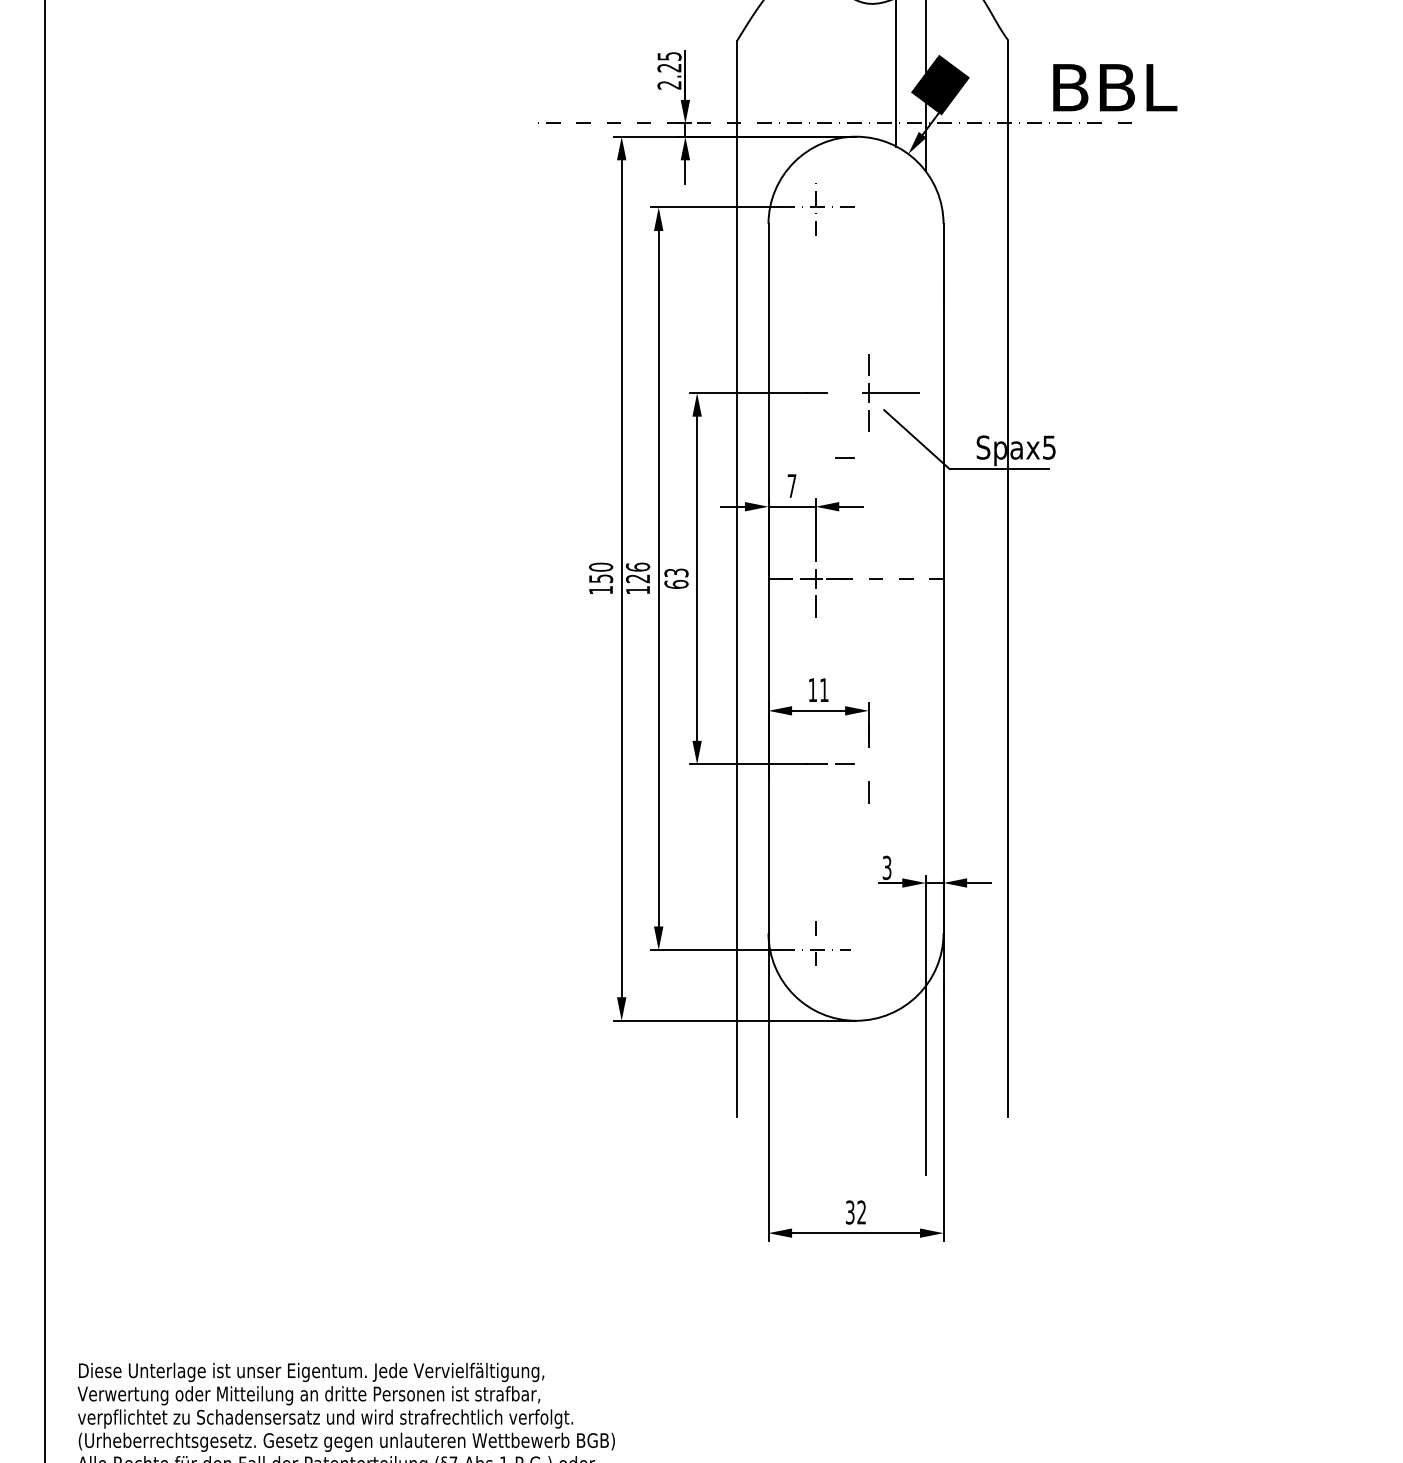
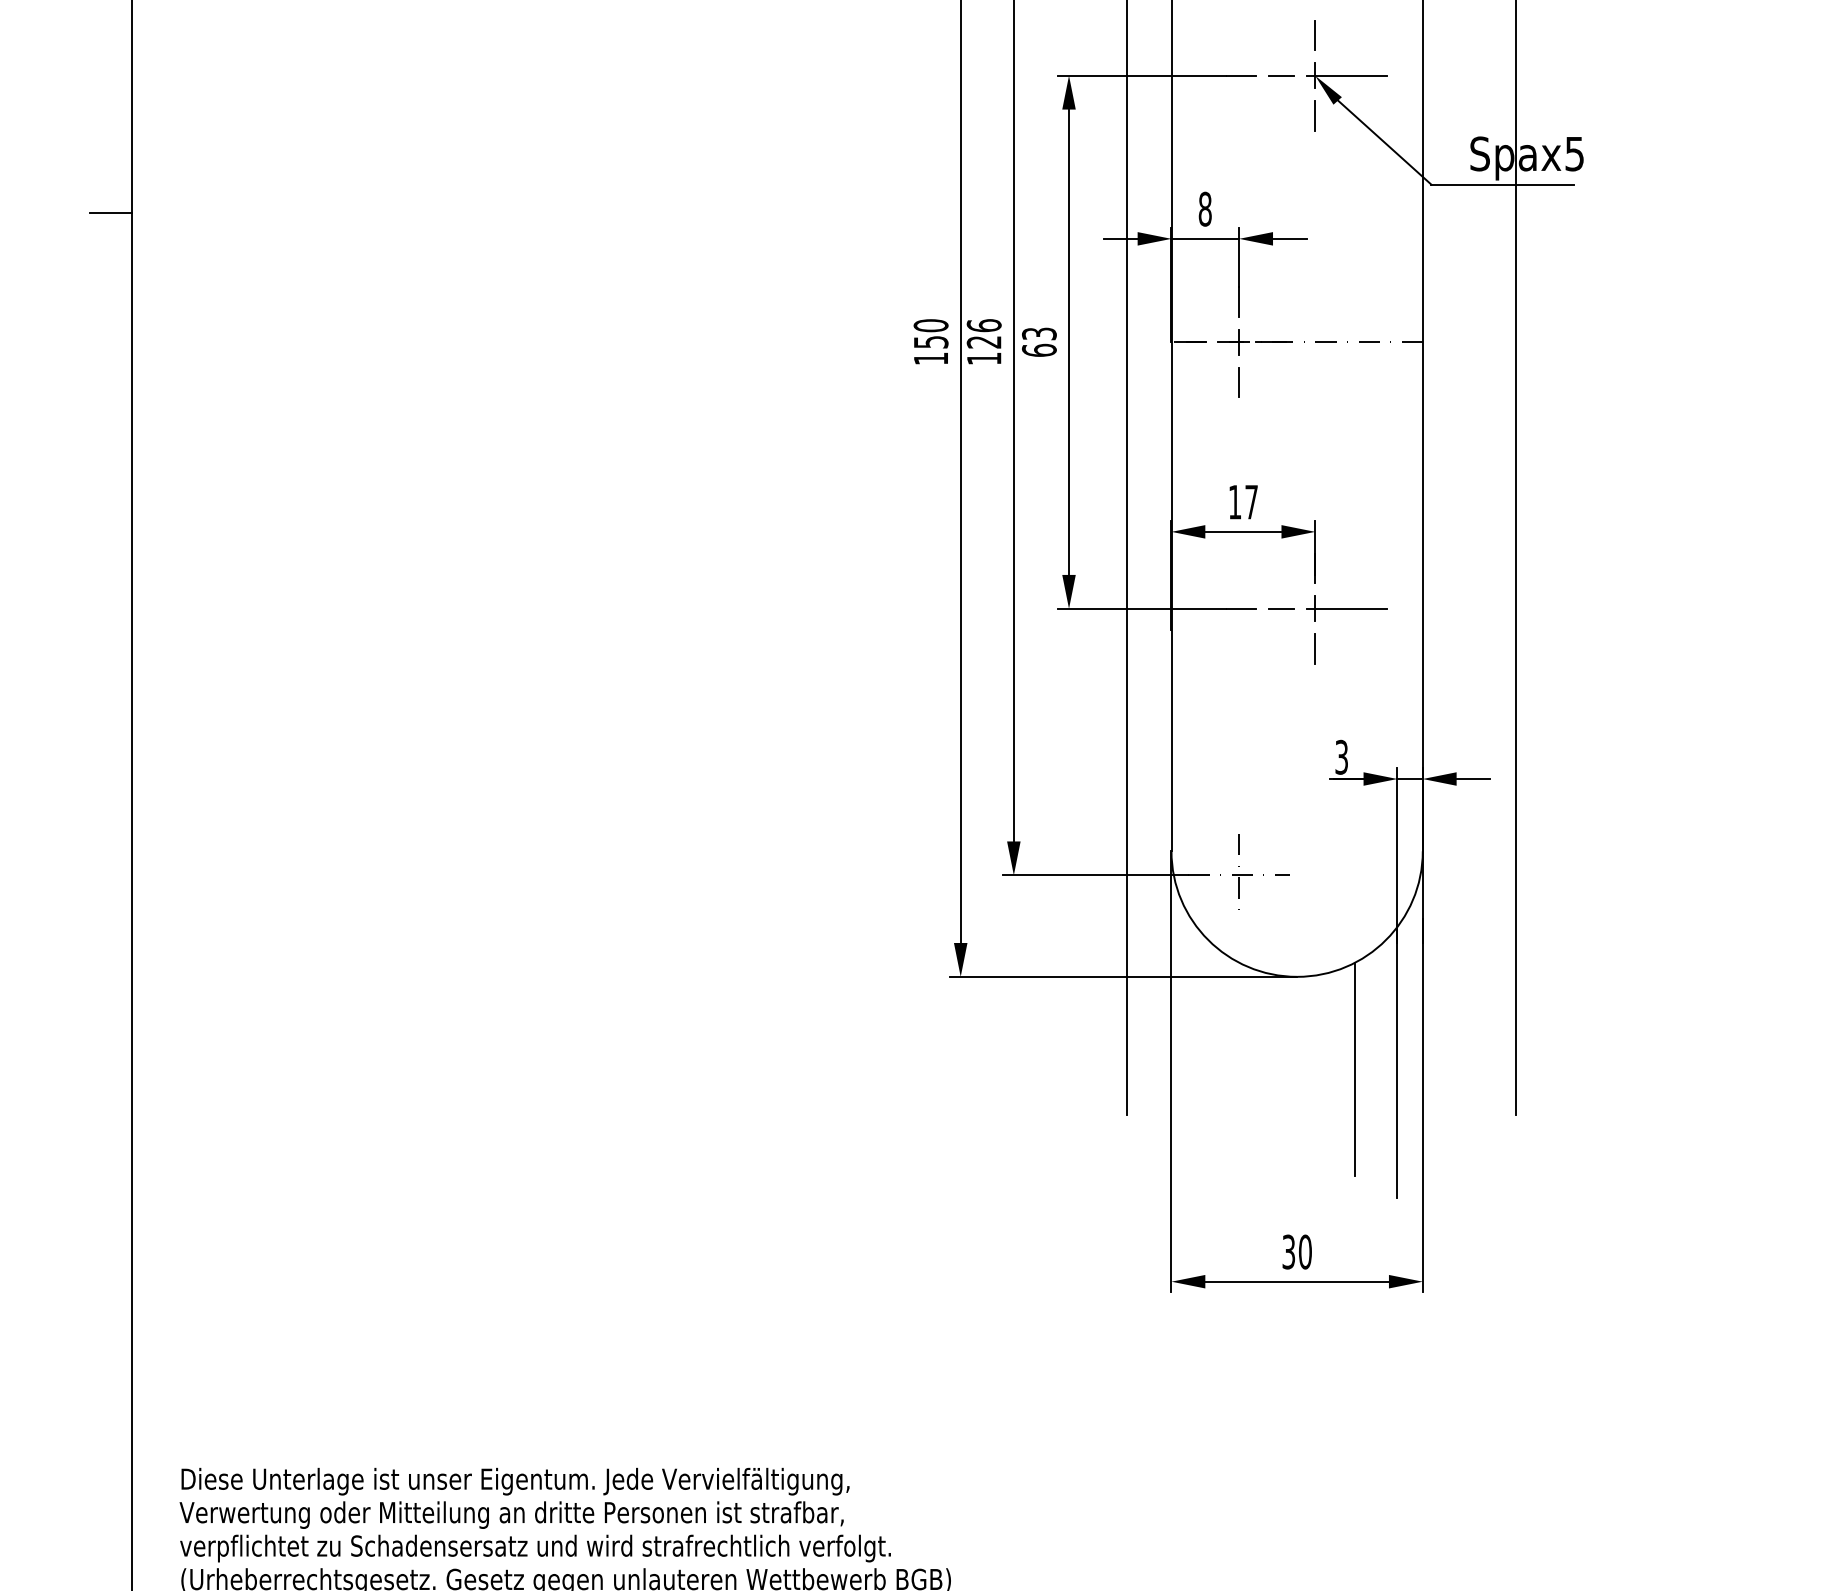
fill: (877, 403) -> (1327, 90), added
line: (844, 457) -> (1280, 74), moved
text: (791, 486) -> (1204, 209), 7 -> 8
line: (29, 488) -> (110, 212), added
text: (824, 689) -> (1251, 501), 11 -> 17
part: (890, 764) -> (1346, 608), added
line: (896, 1084) -> (1355, 1068), added
text: (861, 1212) -> (1304, 1252), 32 -> 30

